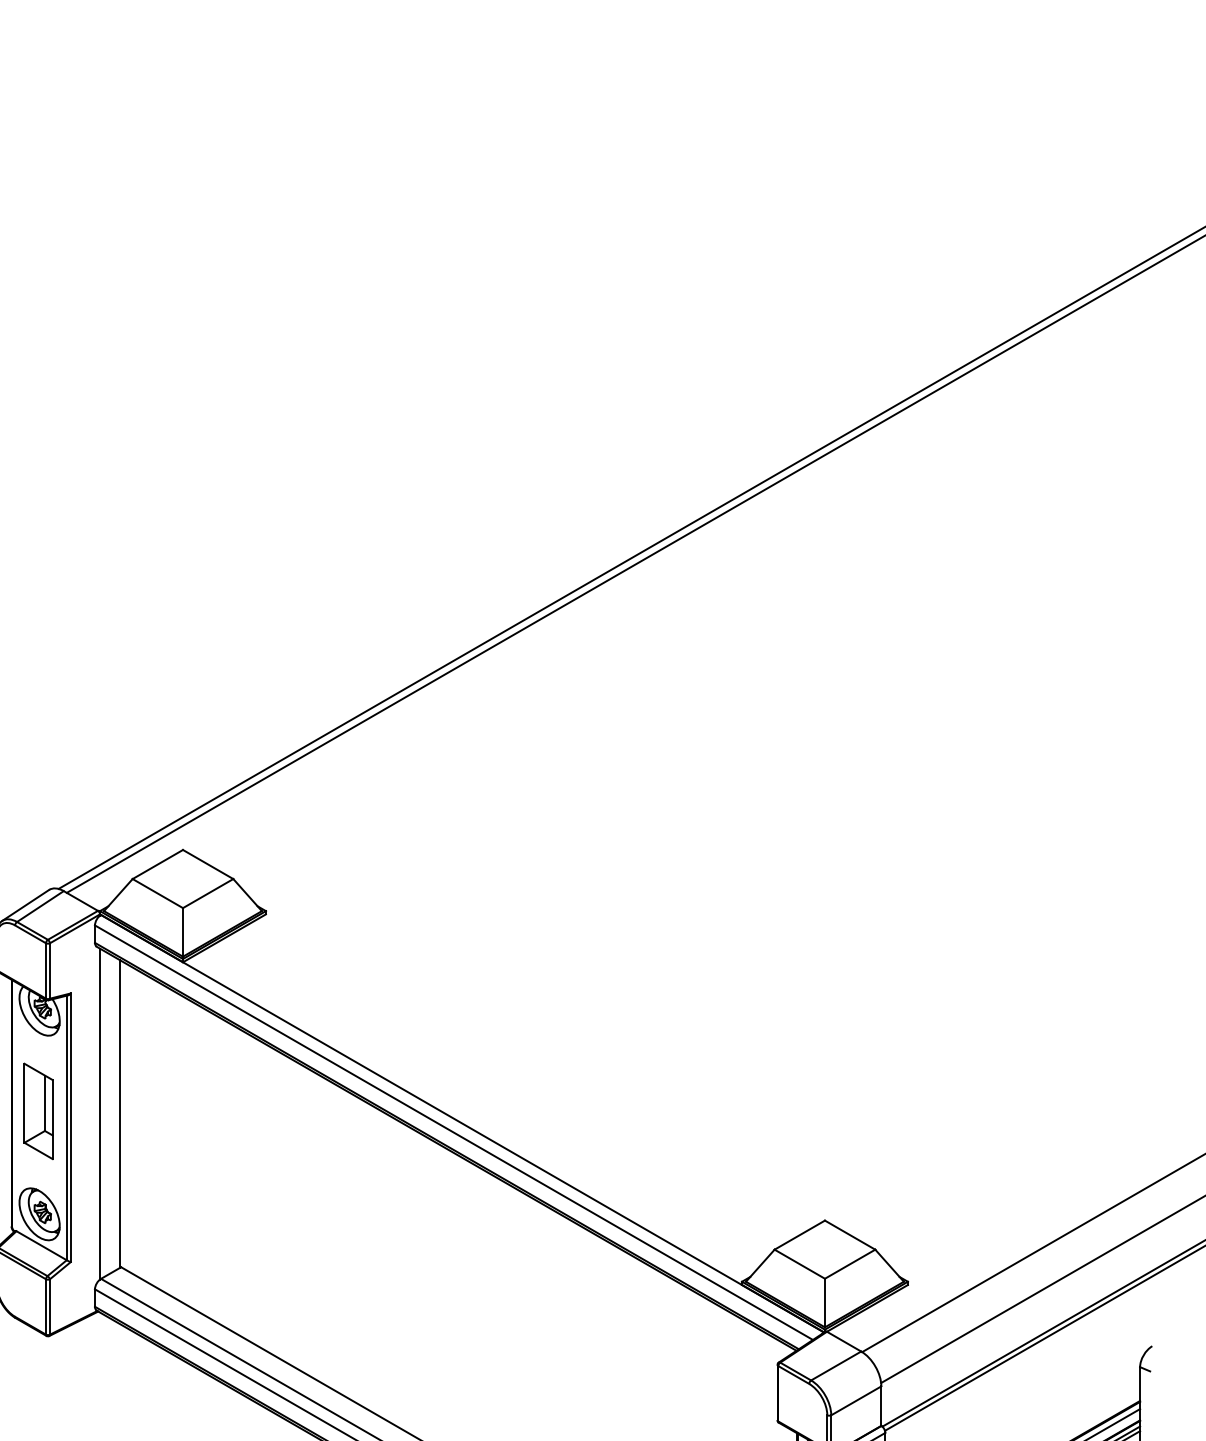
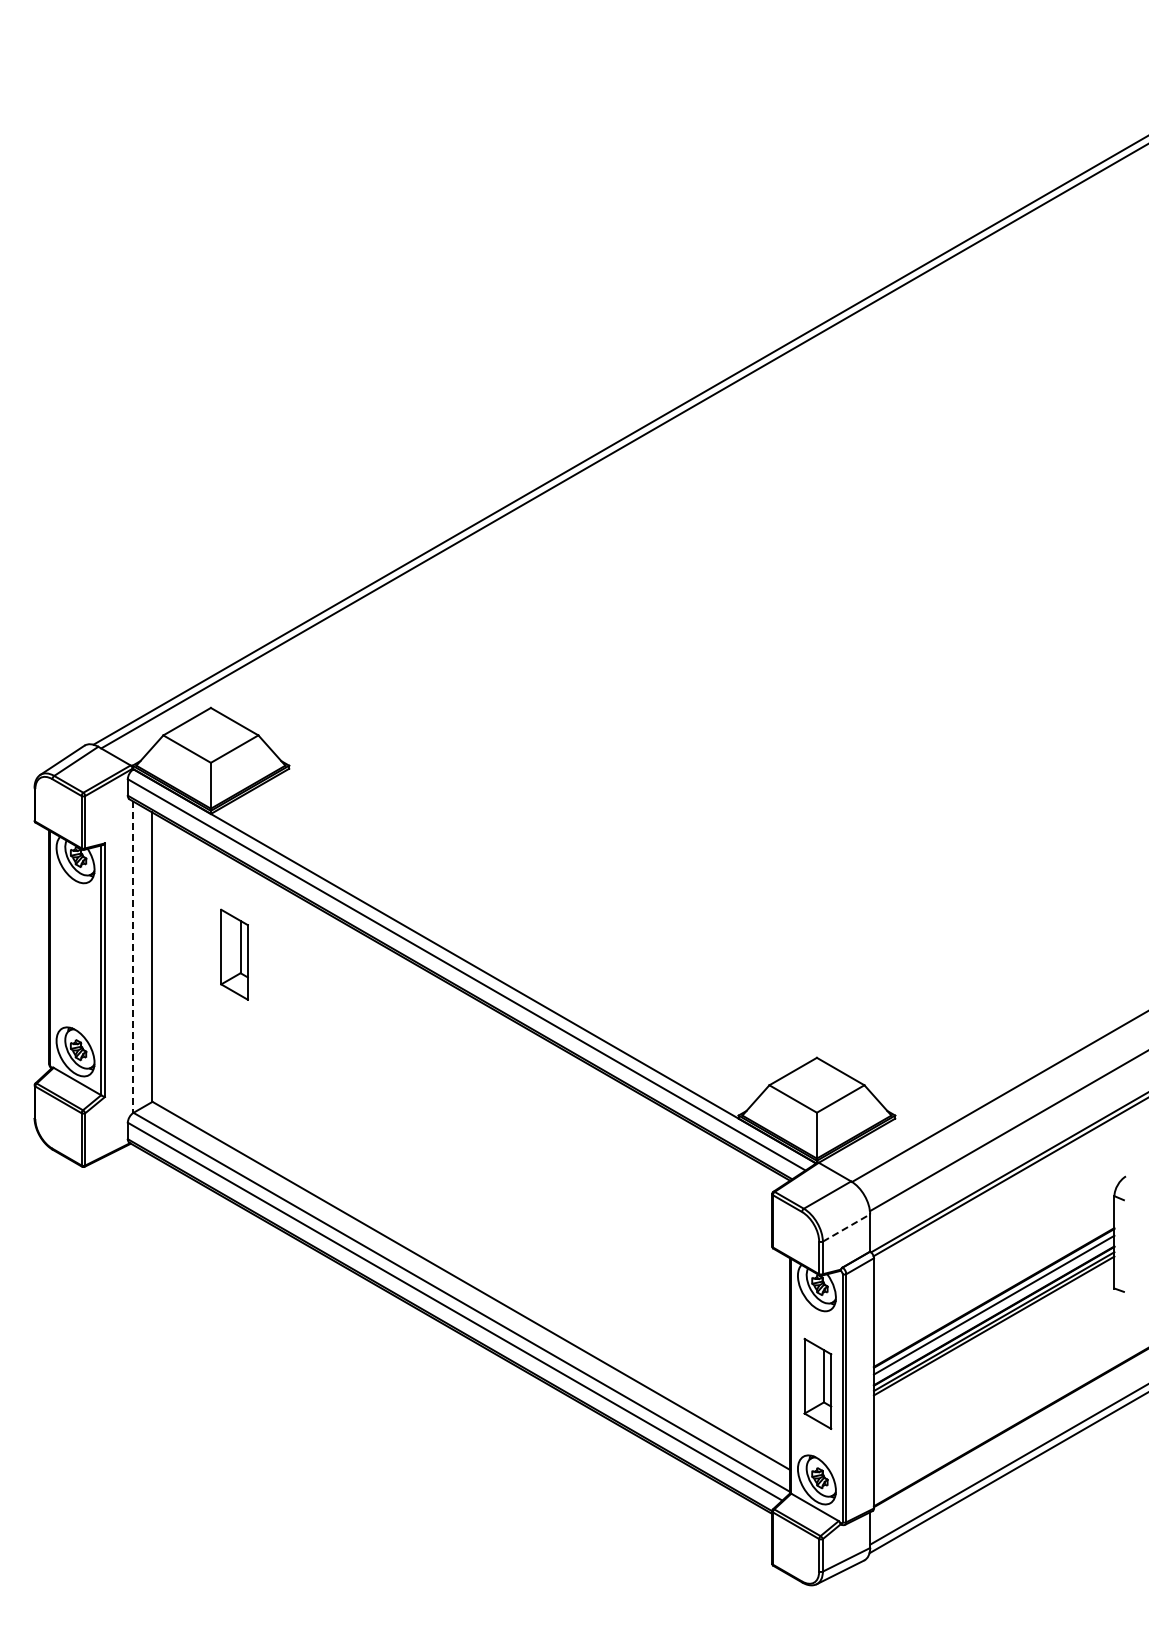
part: (38, 1111) -> (234, 954), moved
line: (99, 1114) -> (132, 957), solid -> dashed
line: (856, 1400) -> (846, 1227), solid -> dashed

